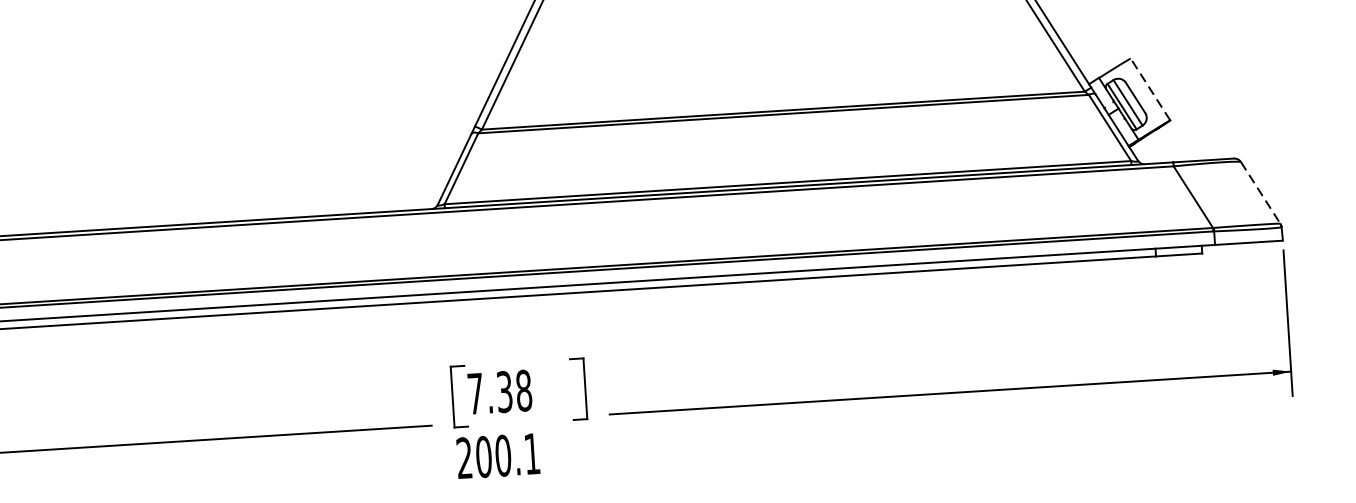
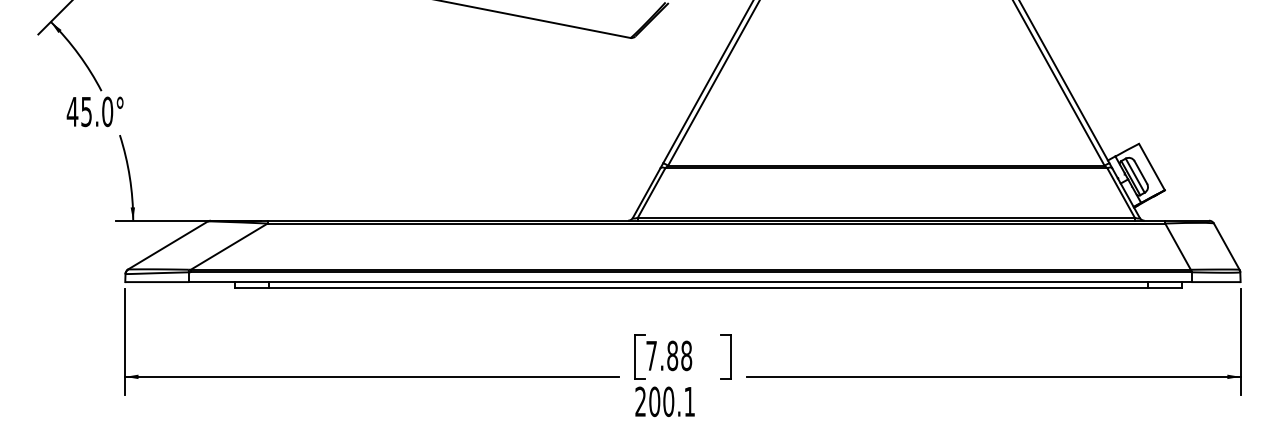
line: (1149, 90) -> (1151, 167), dashed -> solid
line: (1261, 194) -> (1227, 247), dashed -> solid
text: (504, 391) -> (672, 355), 7.38 -> 7.88

